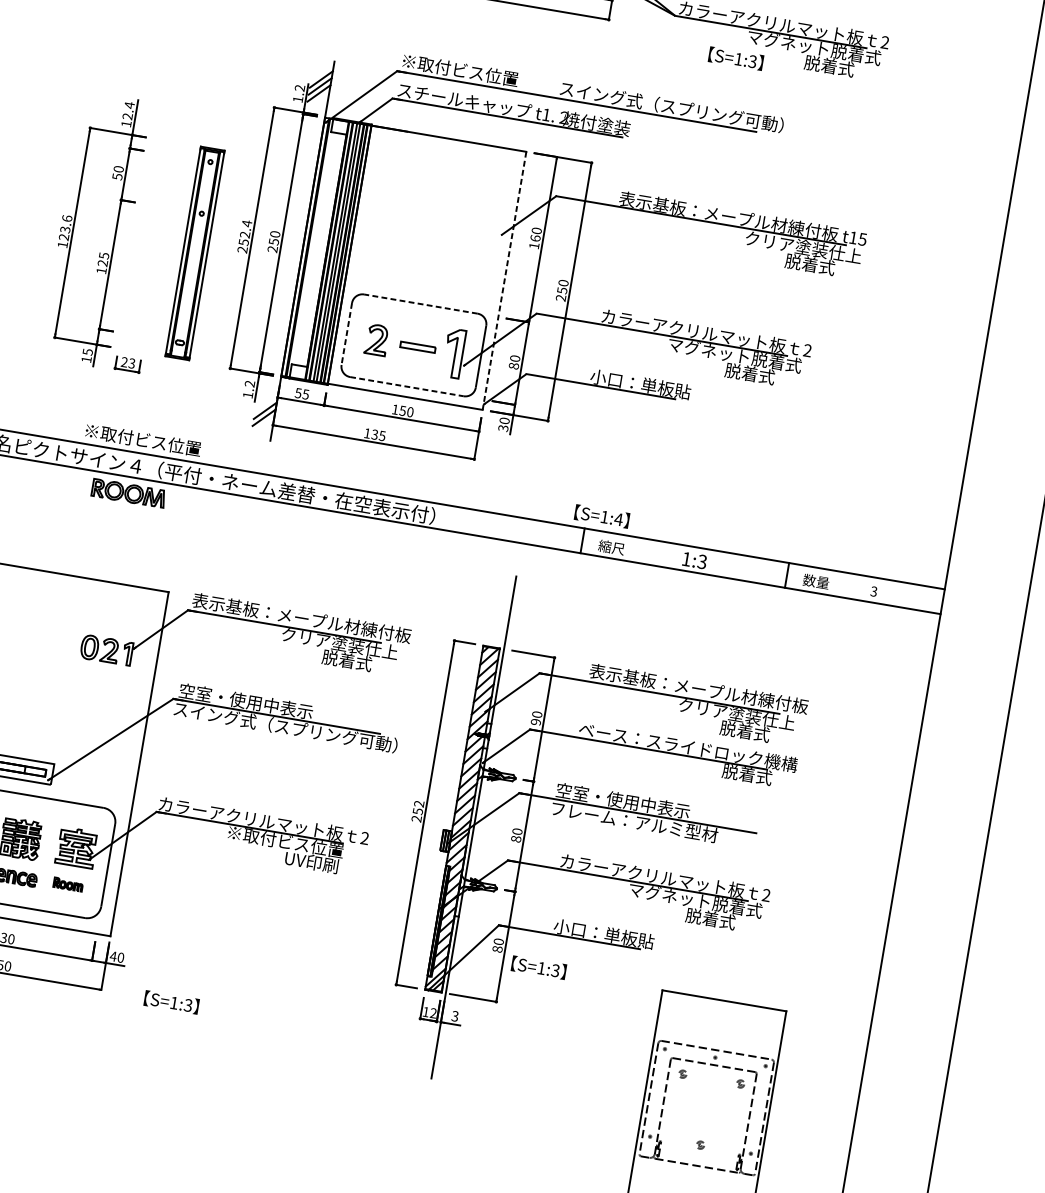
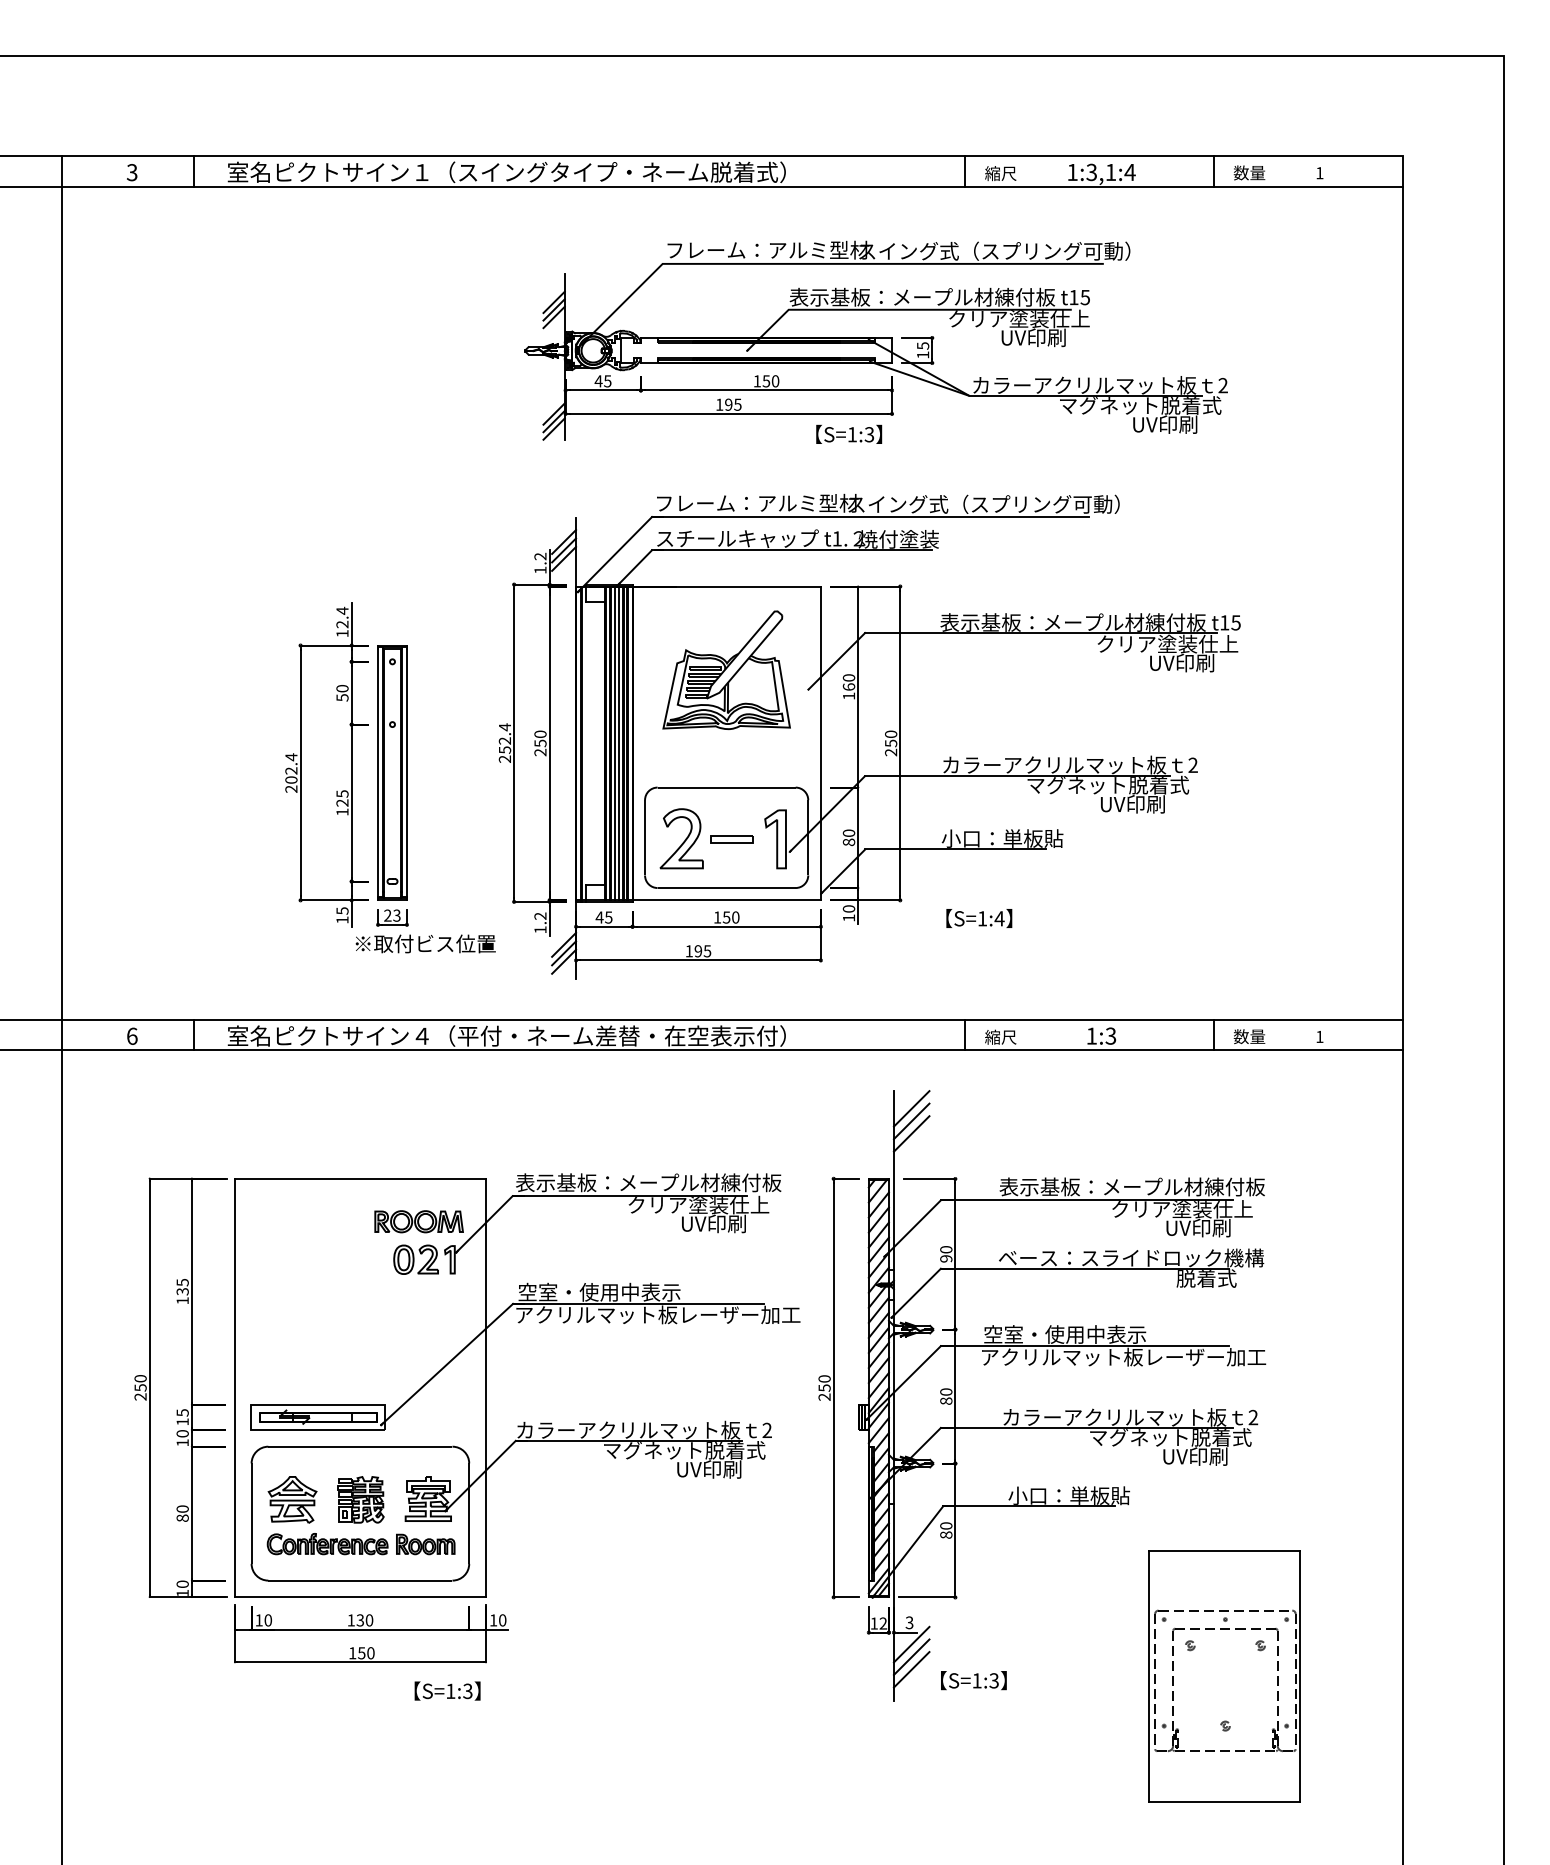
text: (736, 57) -> (849, 433), moved
text: (831, 66) -> (1164, 424), 脱着式 -> UV印刷
text: (485, 73) -> (757, 502), ※取付ビス位置 -> フレーム：アルミ型材
part: (437, 206) -> (726, 669), added
text: (65, 231) -> (291, 772), 123.6 -> 202.4
part: (195, 253) -> (392, 772), moved
text: (812, 264) -> (1181, 662), 脱着式 -> UV印刷
line: (504, 280) -> (820, 743), dashed -> solid
line: (420, 303) -> (726, 787), dashed -> solid
line: (347, 333) -> (645, 837), dashed -> solid
part: (376, 339) -> (681, 838), size x1.67
text: (751, 373) -> (1131, 803), 脱着式 -> UV印刷
line: (407, 387) -> (727, 888), dashed -> solid
text: (298, 393) -> (599, 917), 55 -> 45
line: (263, 424) -> (564, 961), added
text: (503, 427) -> (848, 917), 30 -> 10
text: (374, 434) -> (698, 951), 135 -> 195
text: (143, 439) -> (425, 943), moved
part: (128, 493) -> (418, 1221), moved
text: (602, 516) -> (979, 918), moved
text: (873, 591) -> (1319, 1036), 3 -> 1
line: (528, 593) -> (911, 1108), added
line: (526, 604) -> (911, 1121), added
line: (524, 614) -> (911, 1133), added
text: (348, 660) -> (712, 1223), 脱着式 -> UV印刷
text: (291, 727) -> (658, 1314), スイング式（スプリング可動） -> アクリルマット板レーザー加工
text: (746, 731) -> (1197, 1227), 脱着式 -> UV印刷
text: (419, 803) -> (824, 1378), 252 -> 250
text: (668, 827) -> (1124, 1356), フレーム：アルミ型材 -> アクリルマット板レーザー加工
text: (294, 843) -> (684, 1450), ※取付ビス位置 -> マグネット脱着式
part: (67, 884) -> (425, 1544), size x1.67
text: (712, 919) -> (1194, 1456), 脱着式 -> UV印刷
text: (113, 956) -> (493, 1620), 40 -> 10
text: (538, 967) -> (973, 1680), moved
text: (171, 1001) -> (447, 1690), moved
line: (453, 1034) -> (911, 1644), added
line: (452, 1044) -> (911, 1656), added
line: (450, 1055) -> (911, 1669), added

